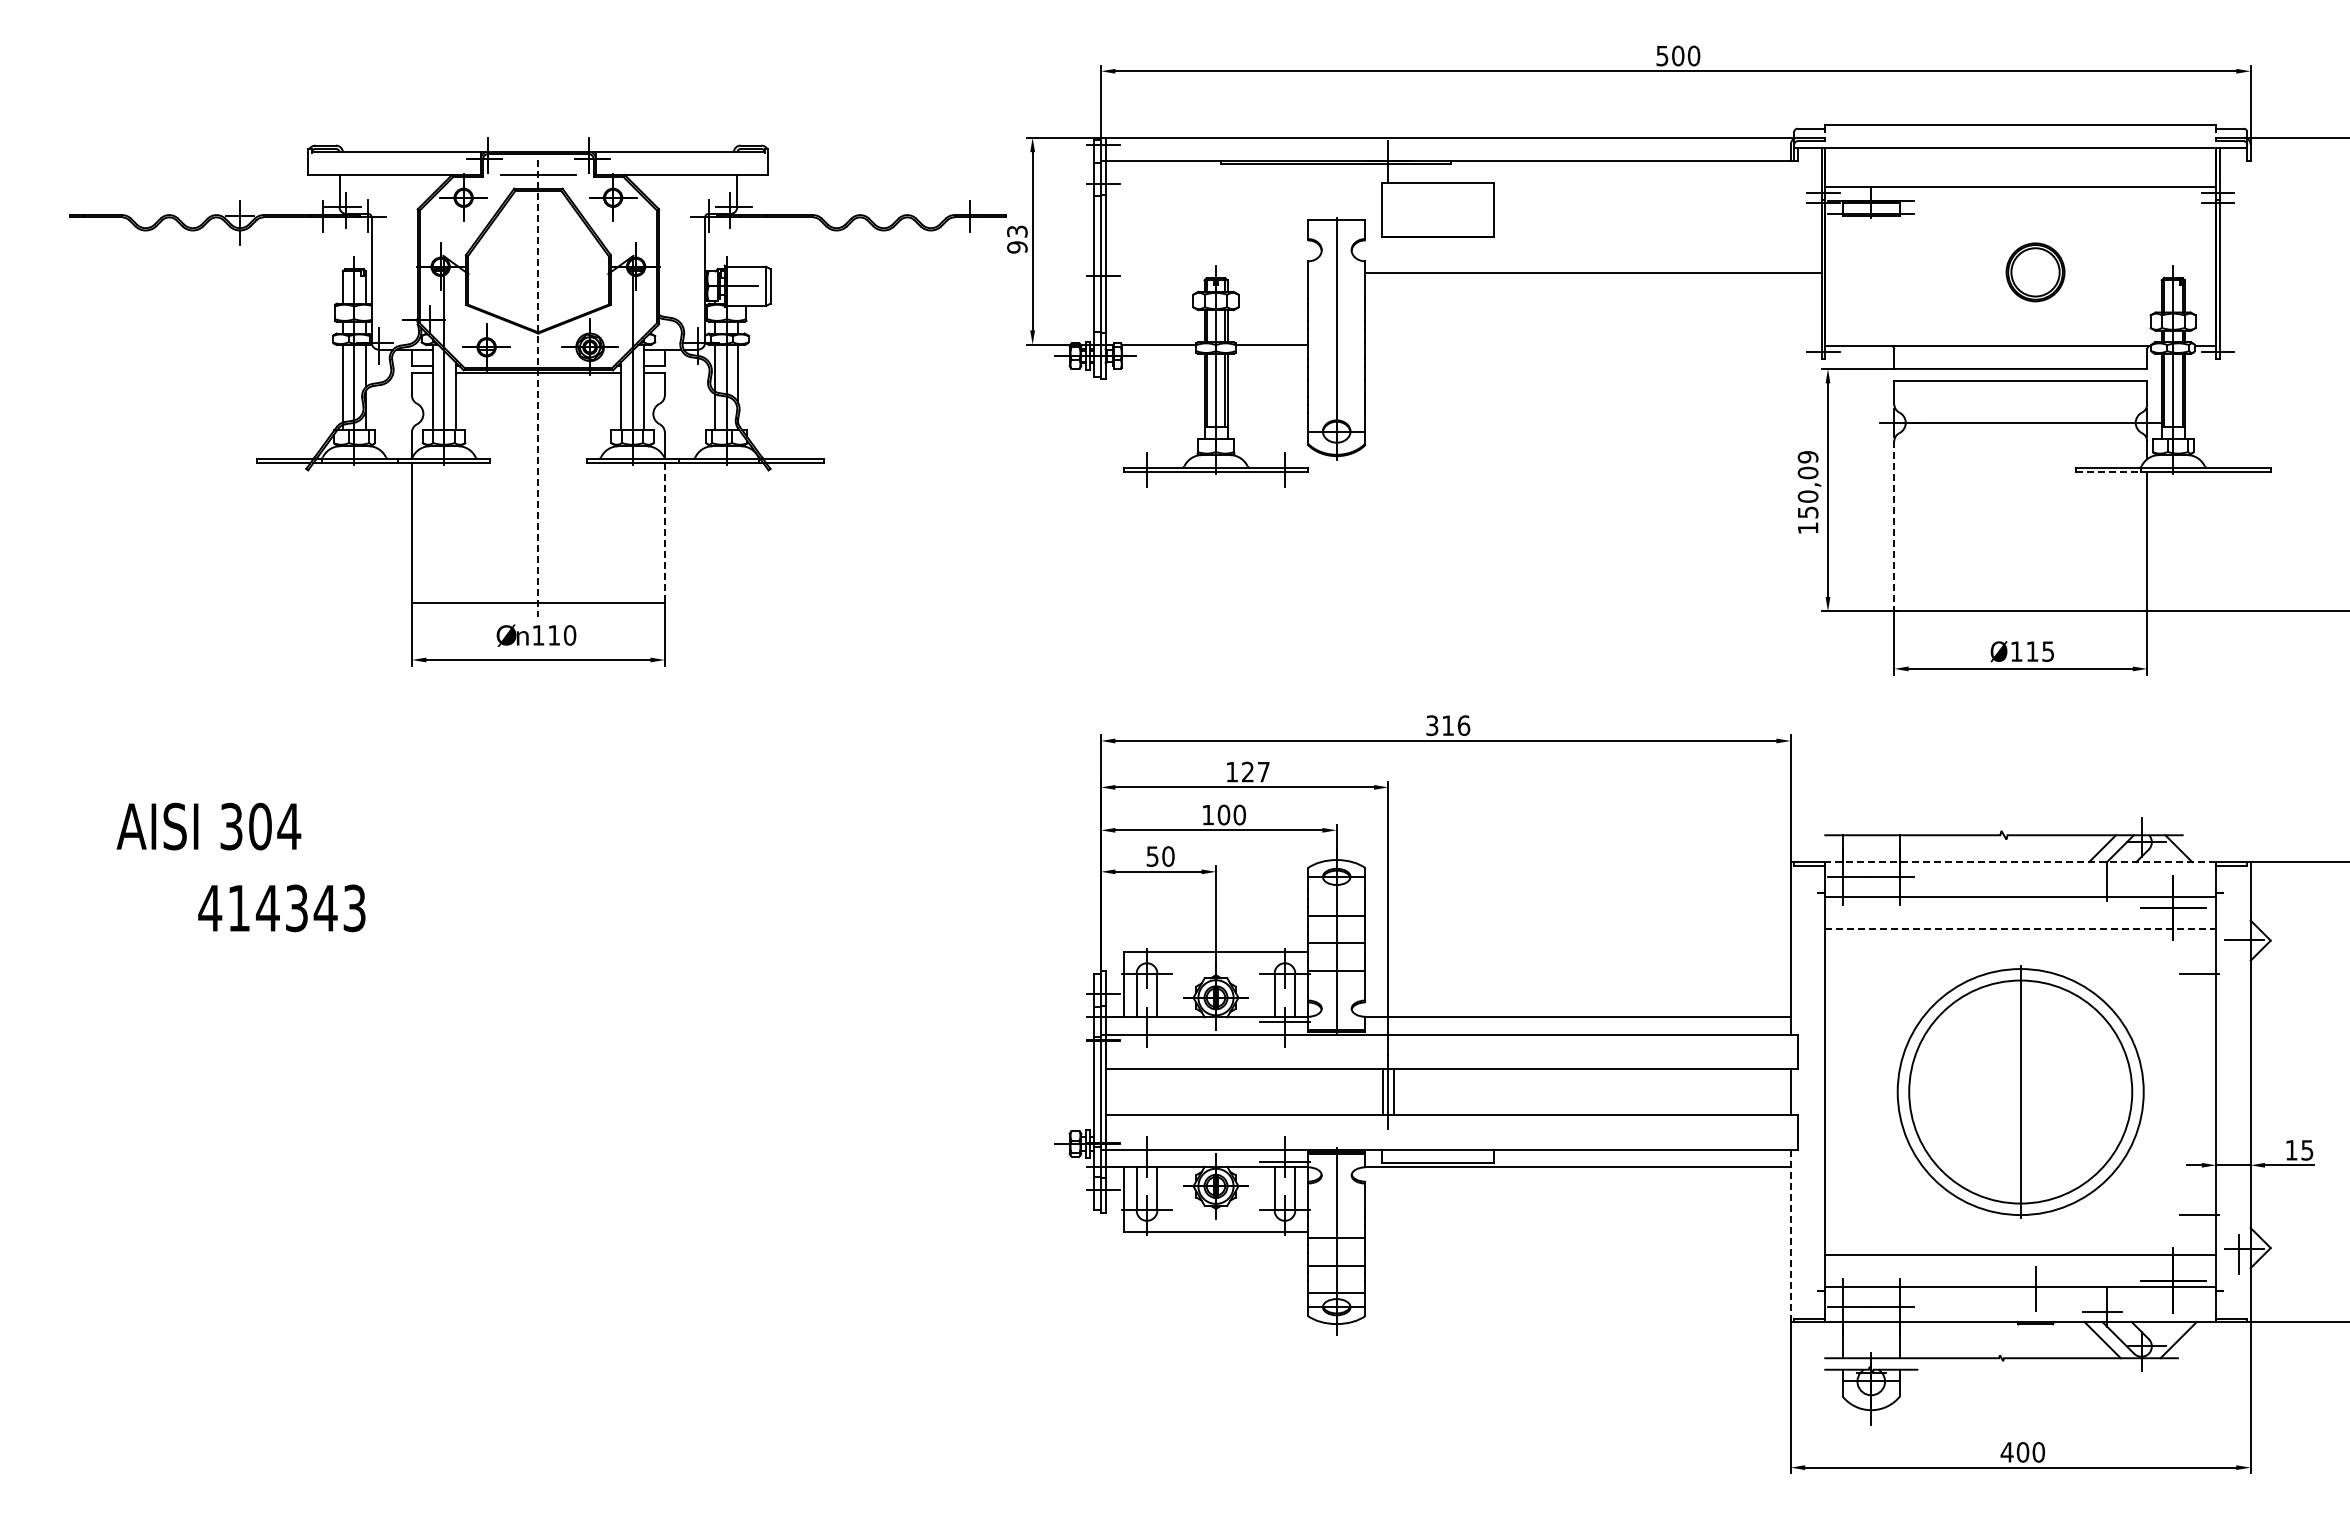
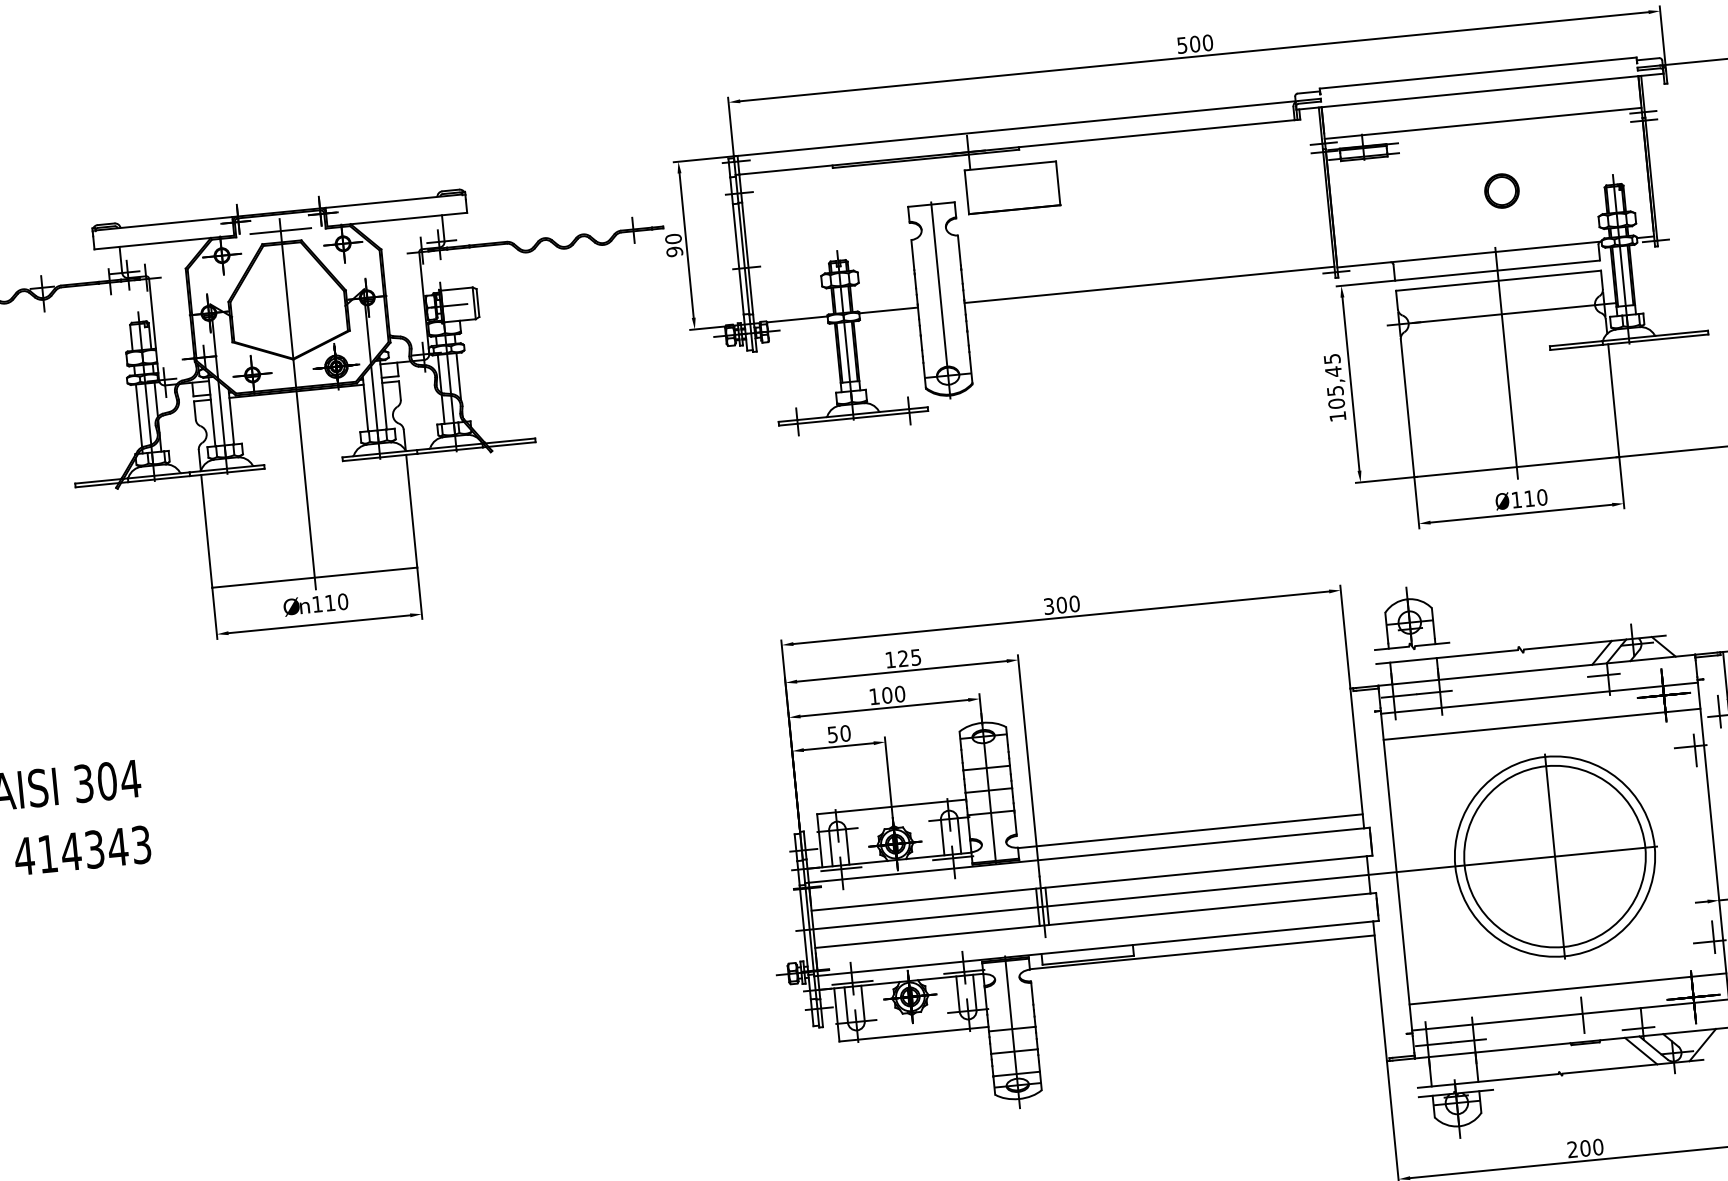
text: (1017, 231) -> (673, 238), 93 -> 90
part: (2035, 271) -> (1501, 190), size x0.71
line: (1593, 272) -> (1149, 284), moved
line: (538, 388) -> (297, 404), dashed -> solid
line: (2108, 472) -> (1576, 347), dashed -> solid
line: (2020, 482) -> (1506, 362), added
text: (1807, 484) -> (1333, 381), 150,09 -> 105,45
line: (1894, 526) -> (1407, 408), dashed -> solid
line: (664, 532) -> (411, 510), dashed -> solid
text: (2048, 651) -> (1542, 497), 115 -> 110
text: (1456, 725) -> (1068, 604), 316 -> 300
text: (1263, 772) -> (915, 657), 127 -> 125
part: (1871, 783) -> (1409, 618), added
line: (2020, 862) -> (1536, 670), dashed -> solid
line: (2101, 876) -> (1603, 675), added
text: (281, 908) -> (82, 850), moved
line: (2021, 928) -> (1542, 724), dashed -> solid
line: (2239, 934) -> (1719, 711), added
line: (2204, 978) -> (1694, 749), added
line: (1146, 1021) -> (840, 868), added
line: (1615, 1092) -> (1226, 889), added
line: (1146, 1162) -> (852, 983), added
line: (2204, 1209) -> (1713, 937), added
line: (1790, 1236) -> (1379, 991), dashed -> solid
text: (2006, 1452) -> (1572, 1149), 400 -> 200

